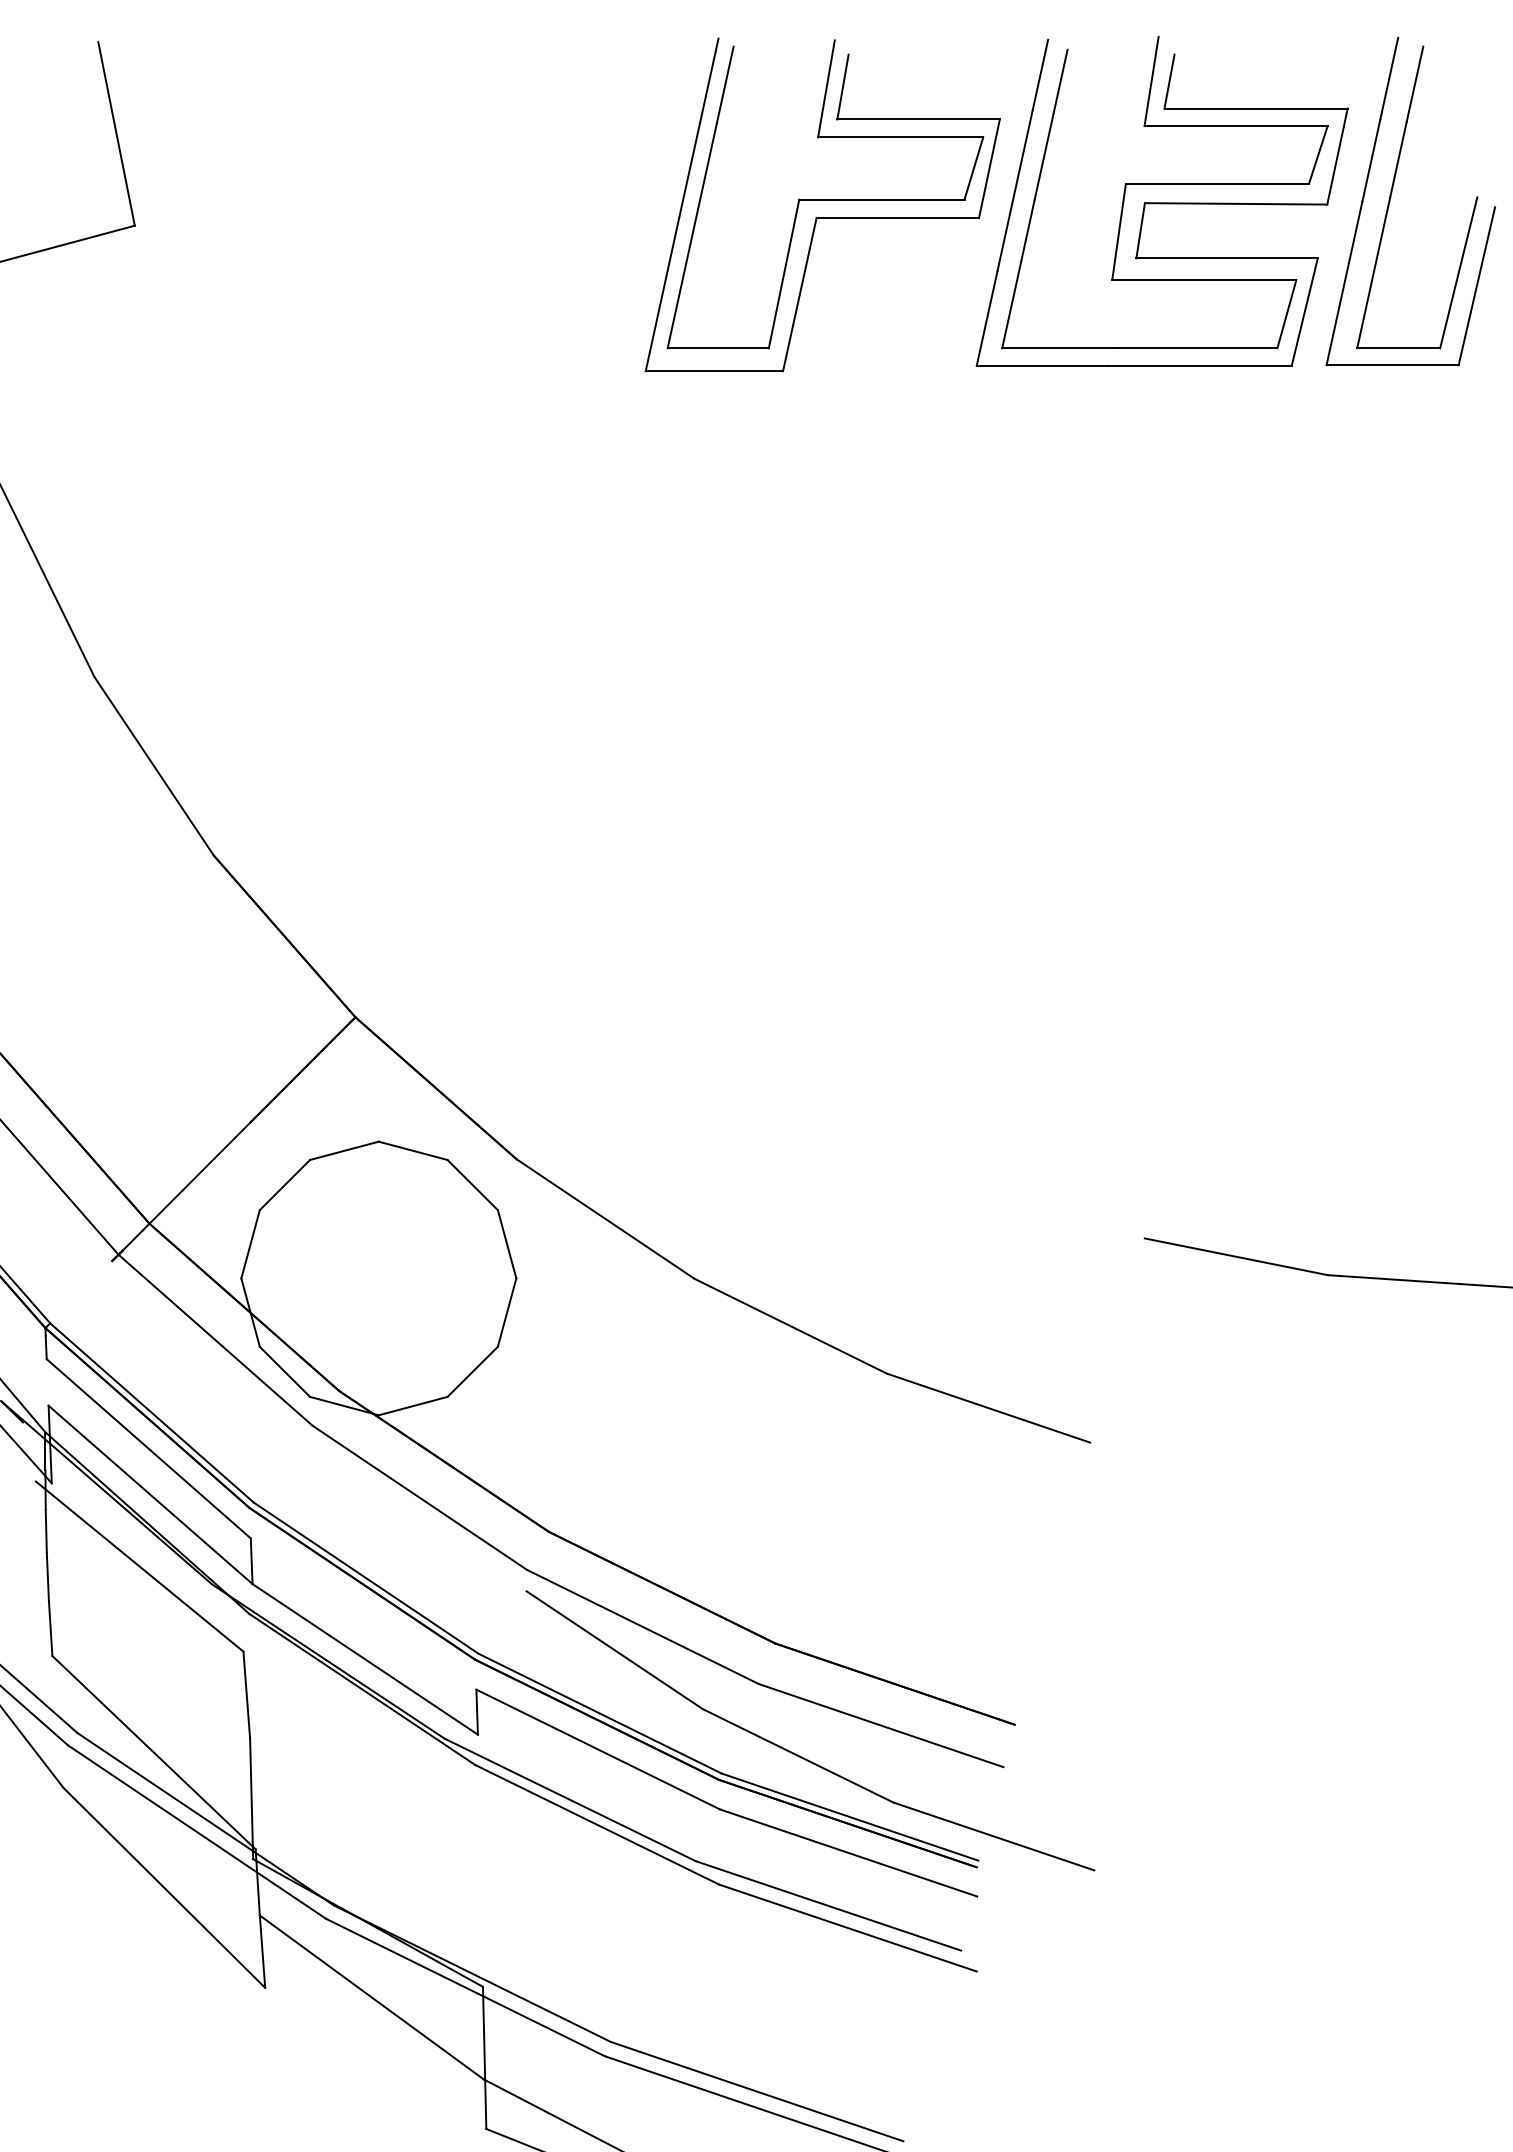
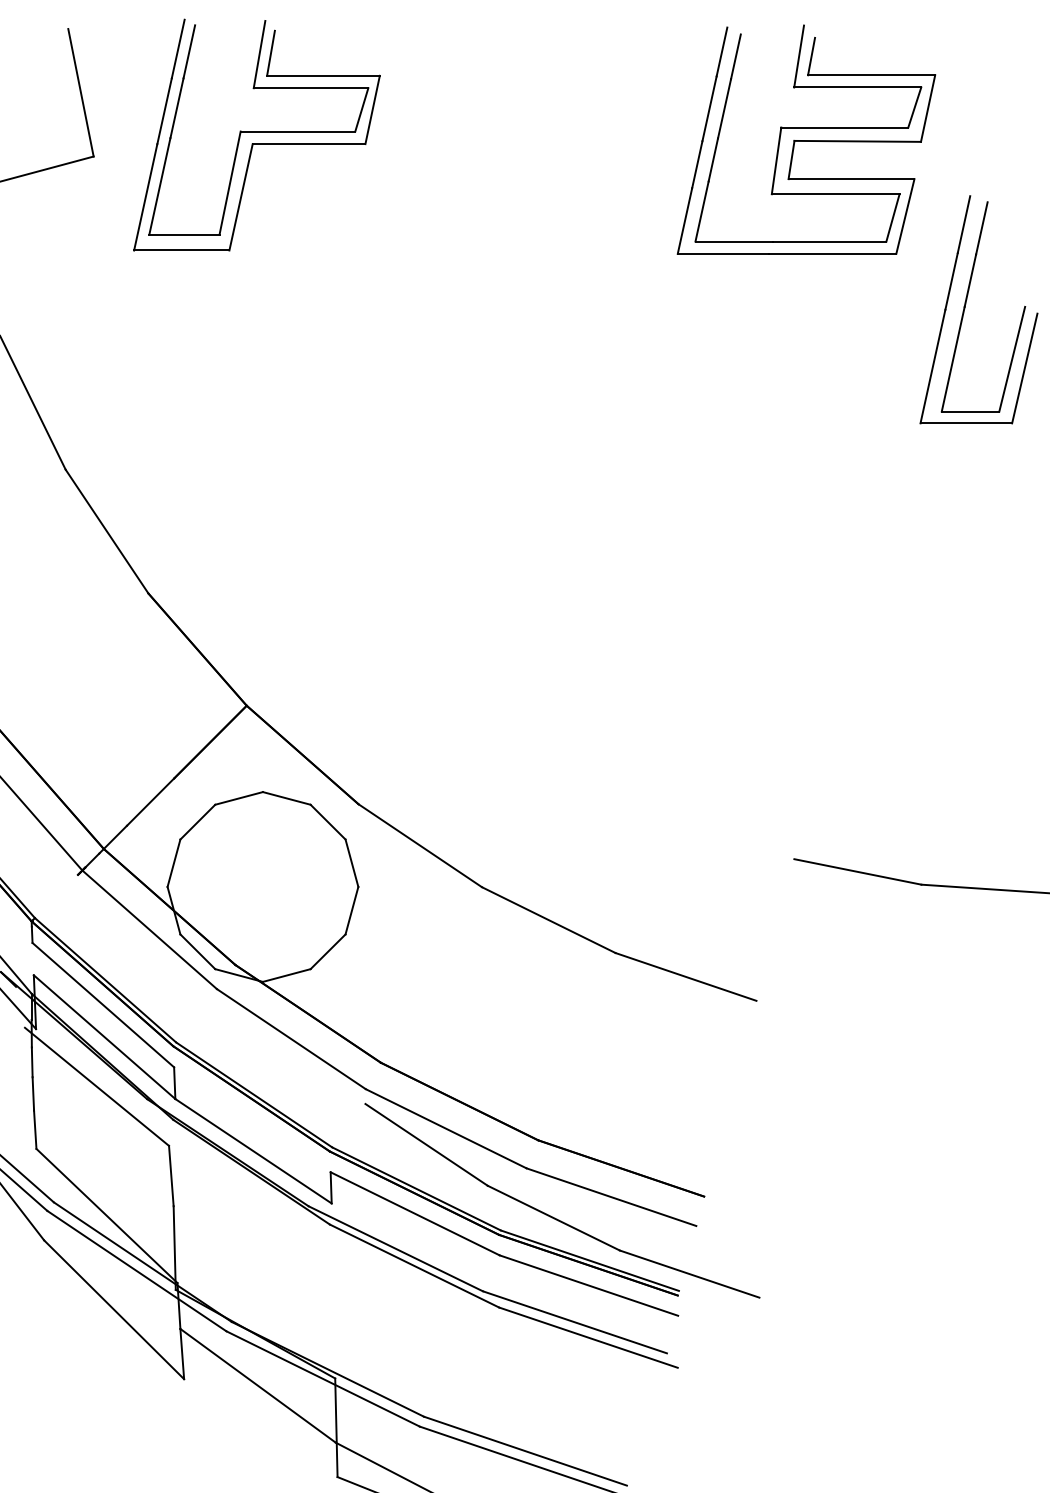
part: (1392, 193) -> (966, 304), moved
part: (822, 204) -> (256, 134), moved

